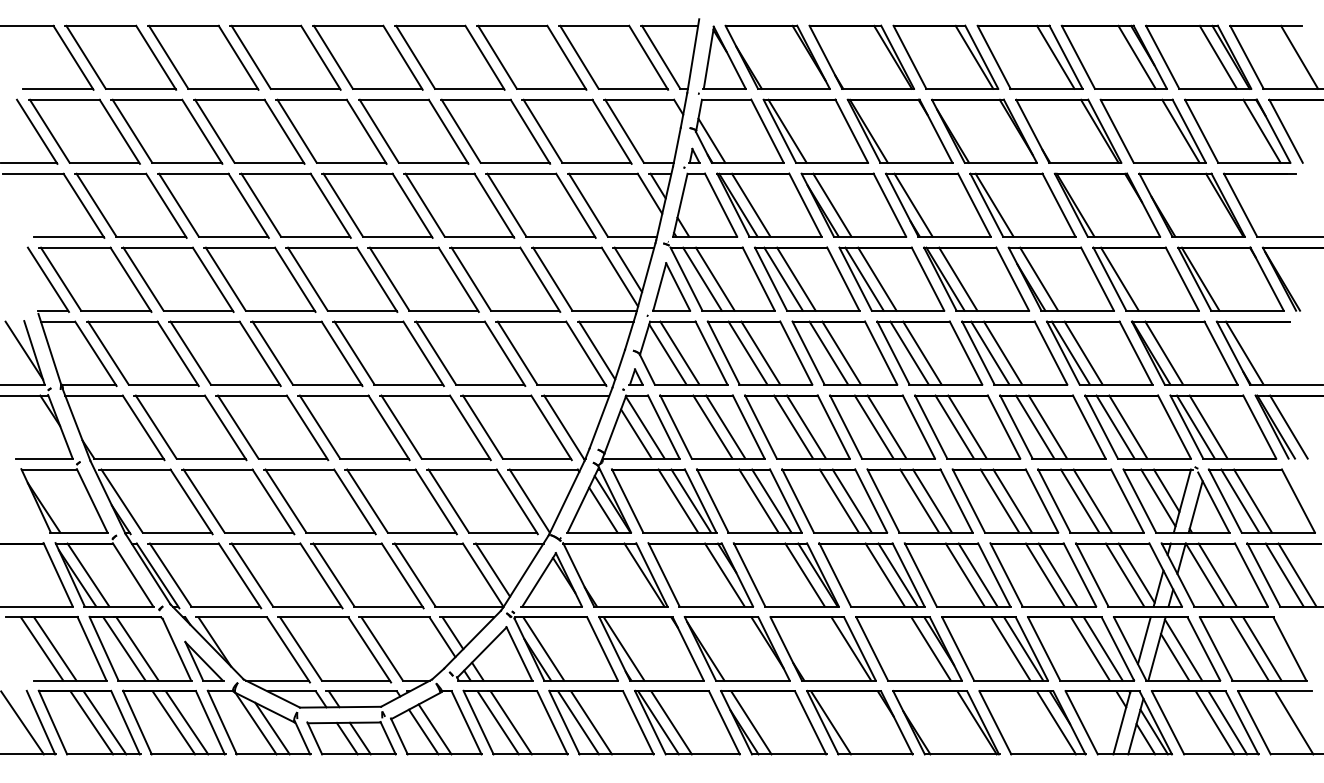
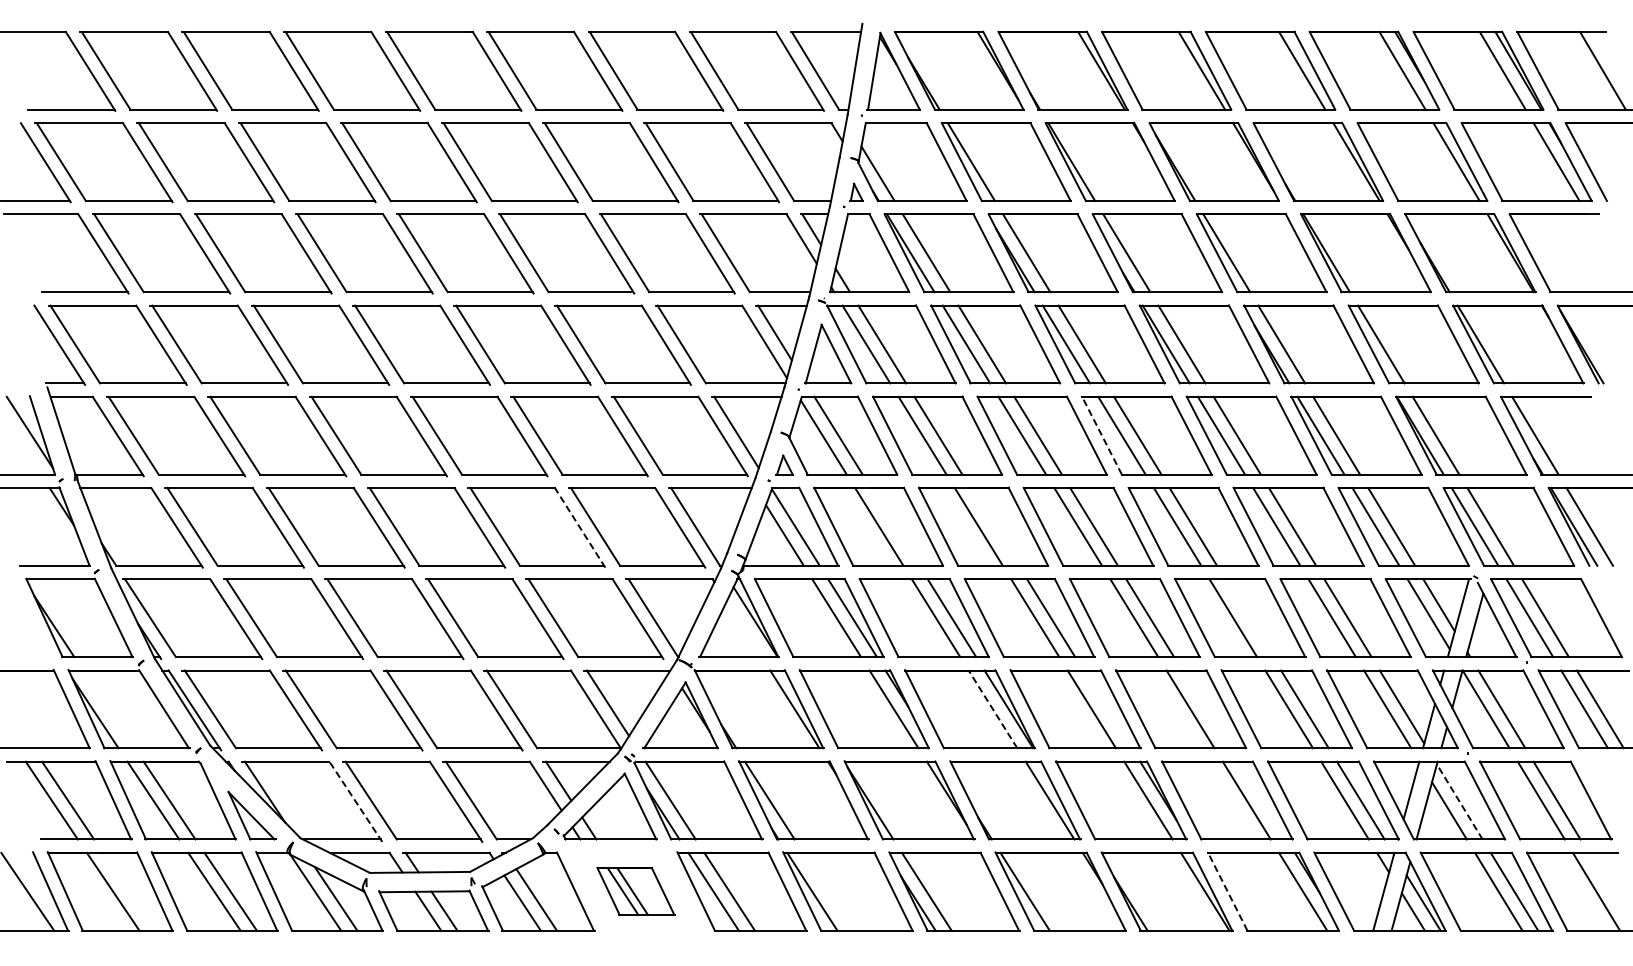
line: (893, 352) -> (1101, 435), solid -> dashed
line: (726, 426) -> (895, 526), removed
line: (806, 426) -> (994, 526), removed
line: (469, 427) -> (579, 527), solid -> dashed
line: (1012, 501) -> (1248, 618), removed
line: (602, 510) -> (743, 629), removed
line: (88, 575) -> (108, 709), removed
line: (804, 575) -> (992, 709), solid -> dashed
line: (897, 575) -> (1107, 709), removed
line: (978, 575) -> (1206, 709), removed
line: (1023, 648) -> (1262, 800), removed
line: (288, 649) -> (355, 801), solid -> dashed
line: (1183, 649) -> (1459, 801), solid -> dashed
line: (105, 722) -> (129, 891), removed
part: (515, 722) -> (635, 891), size x0.6
line: (671, 722) -> (828, 891), removed
line: (995, 722) -> (1227, 891), solid -> dashed

